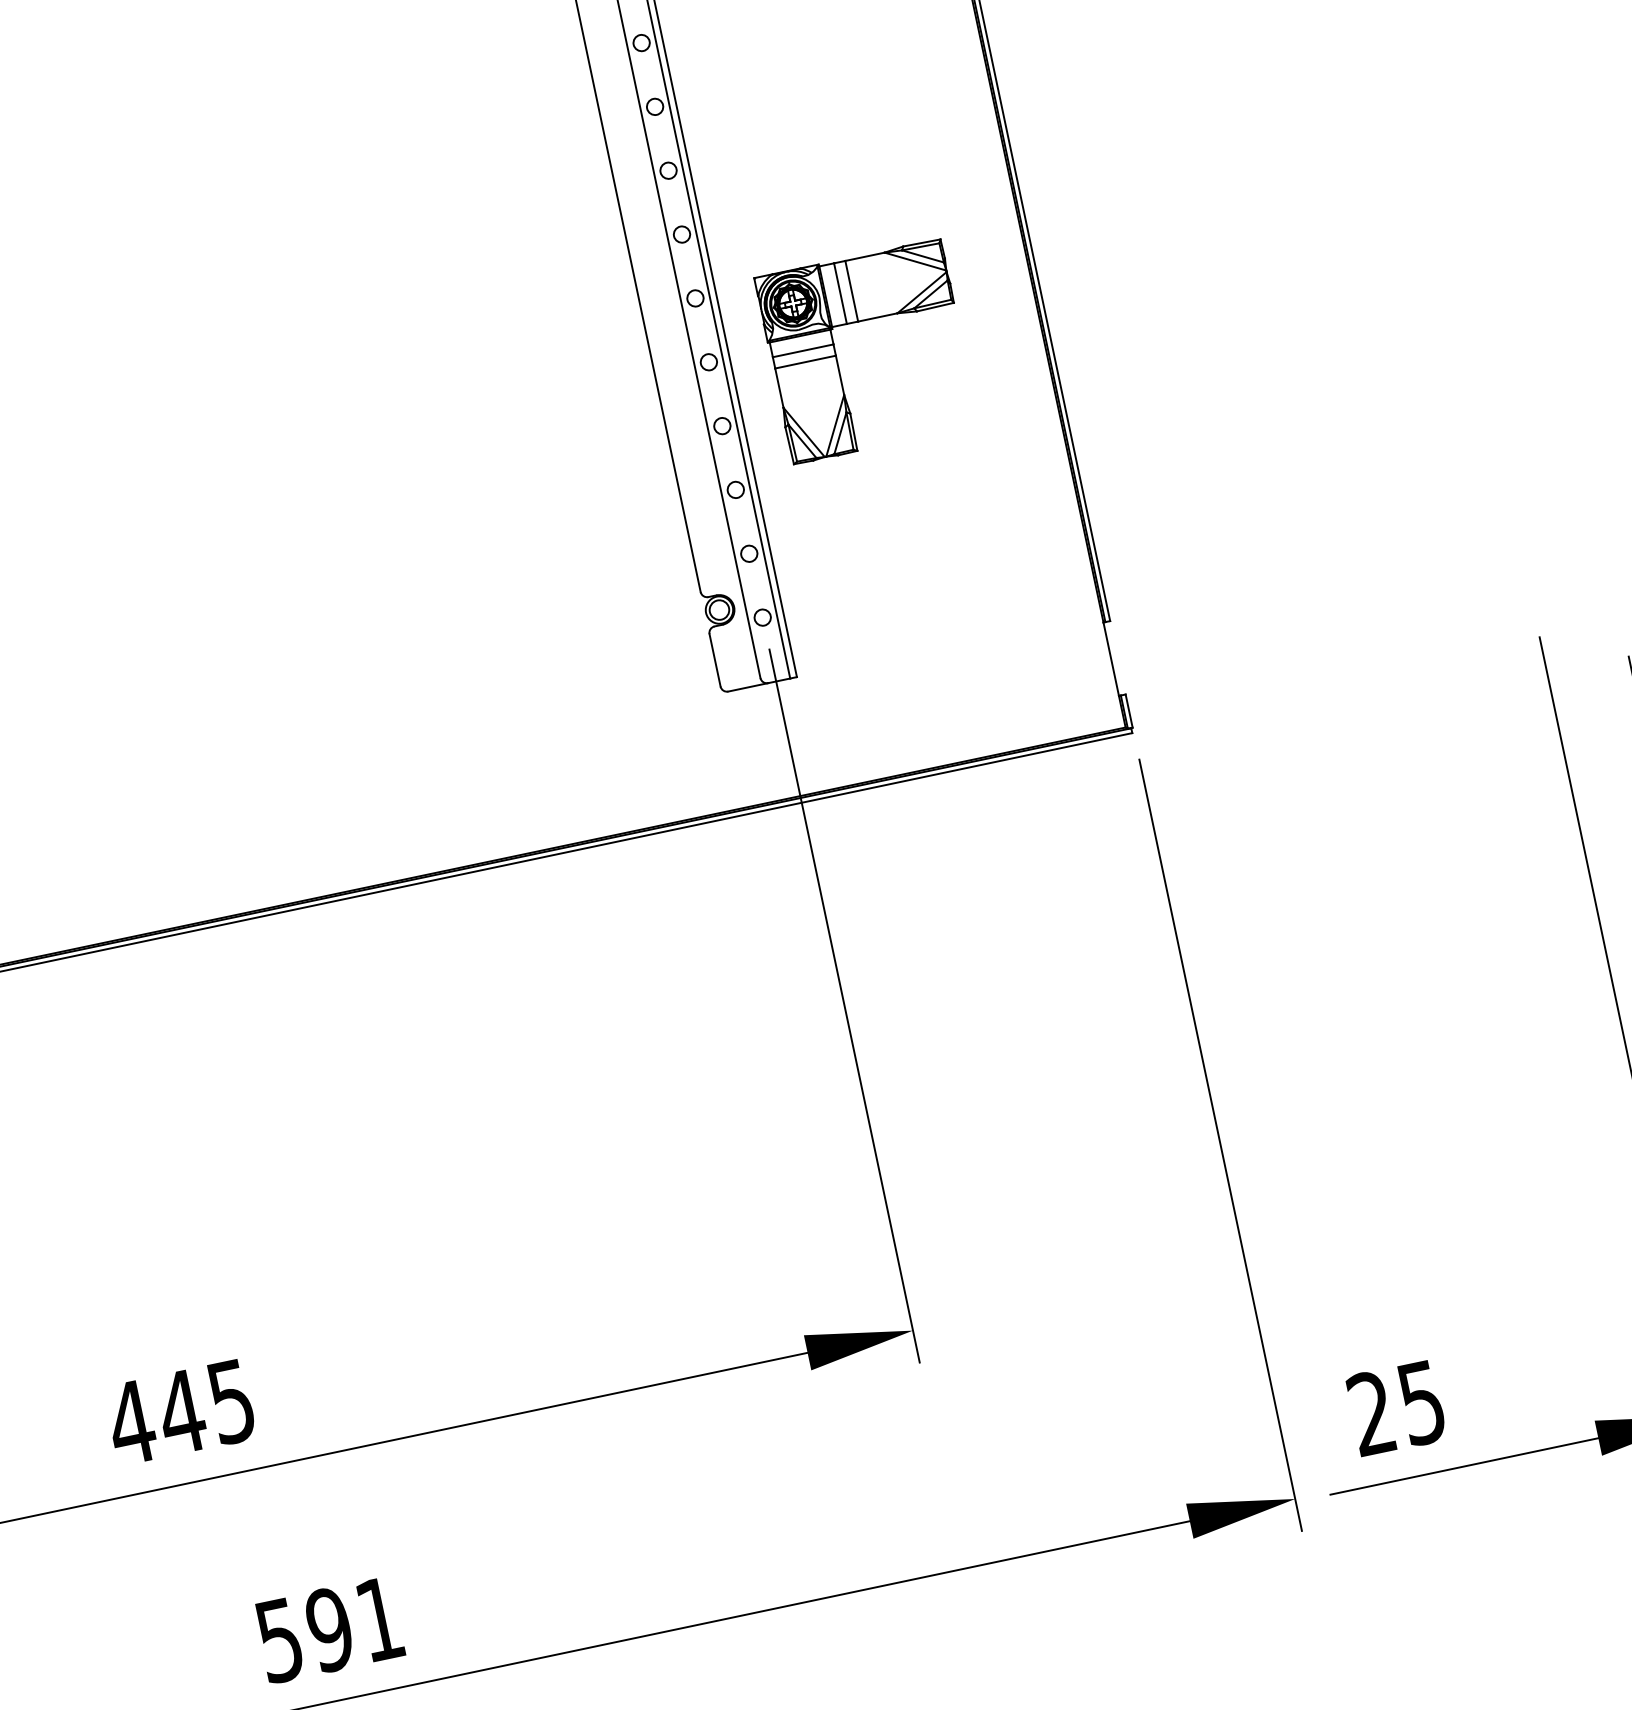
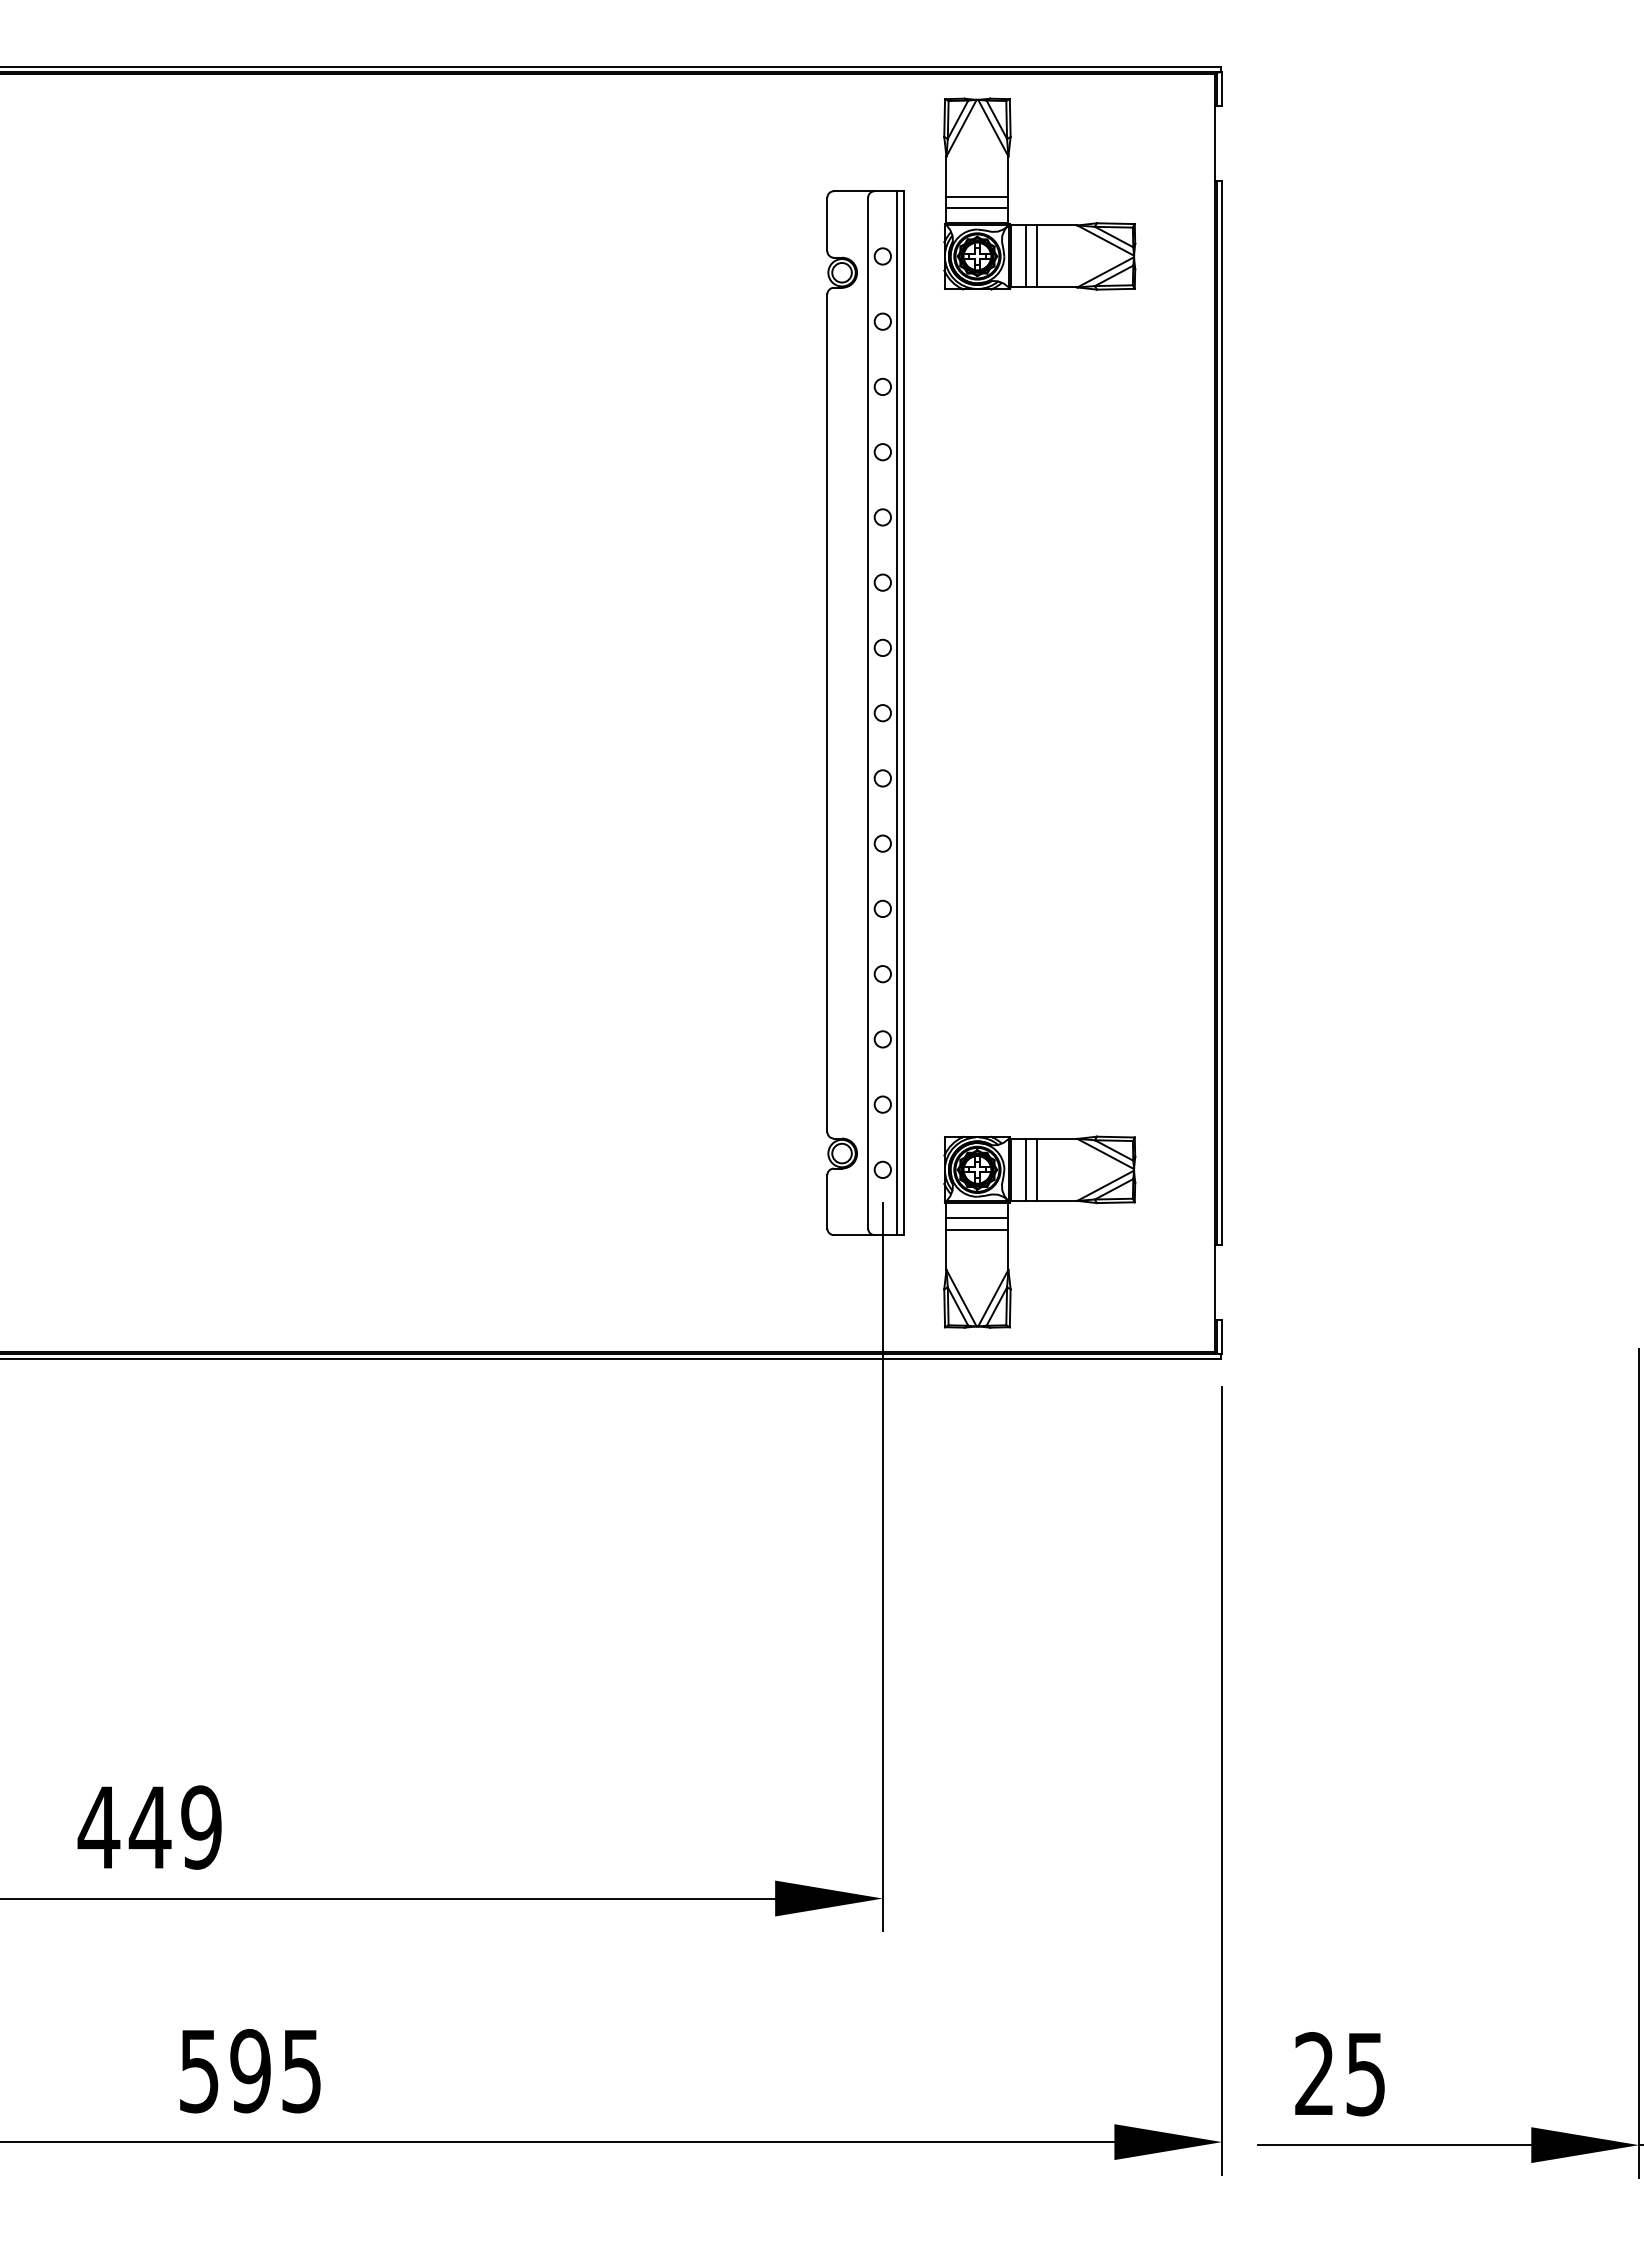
part: (860, 321) -> (1039, 1201), moved
text: (231, 1401) -> (201, 1827), 445 -> 449
text: (379, 1619) -> (301, 2071), 591 -> 595

